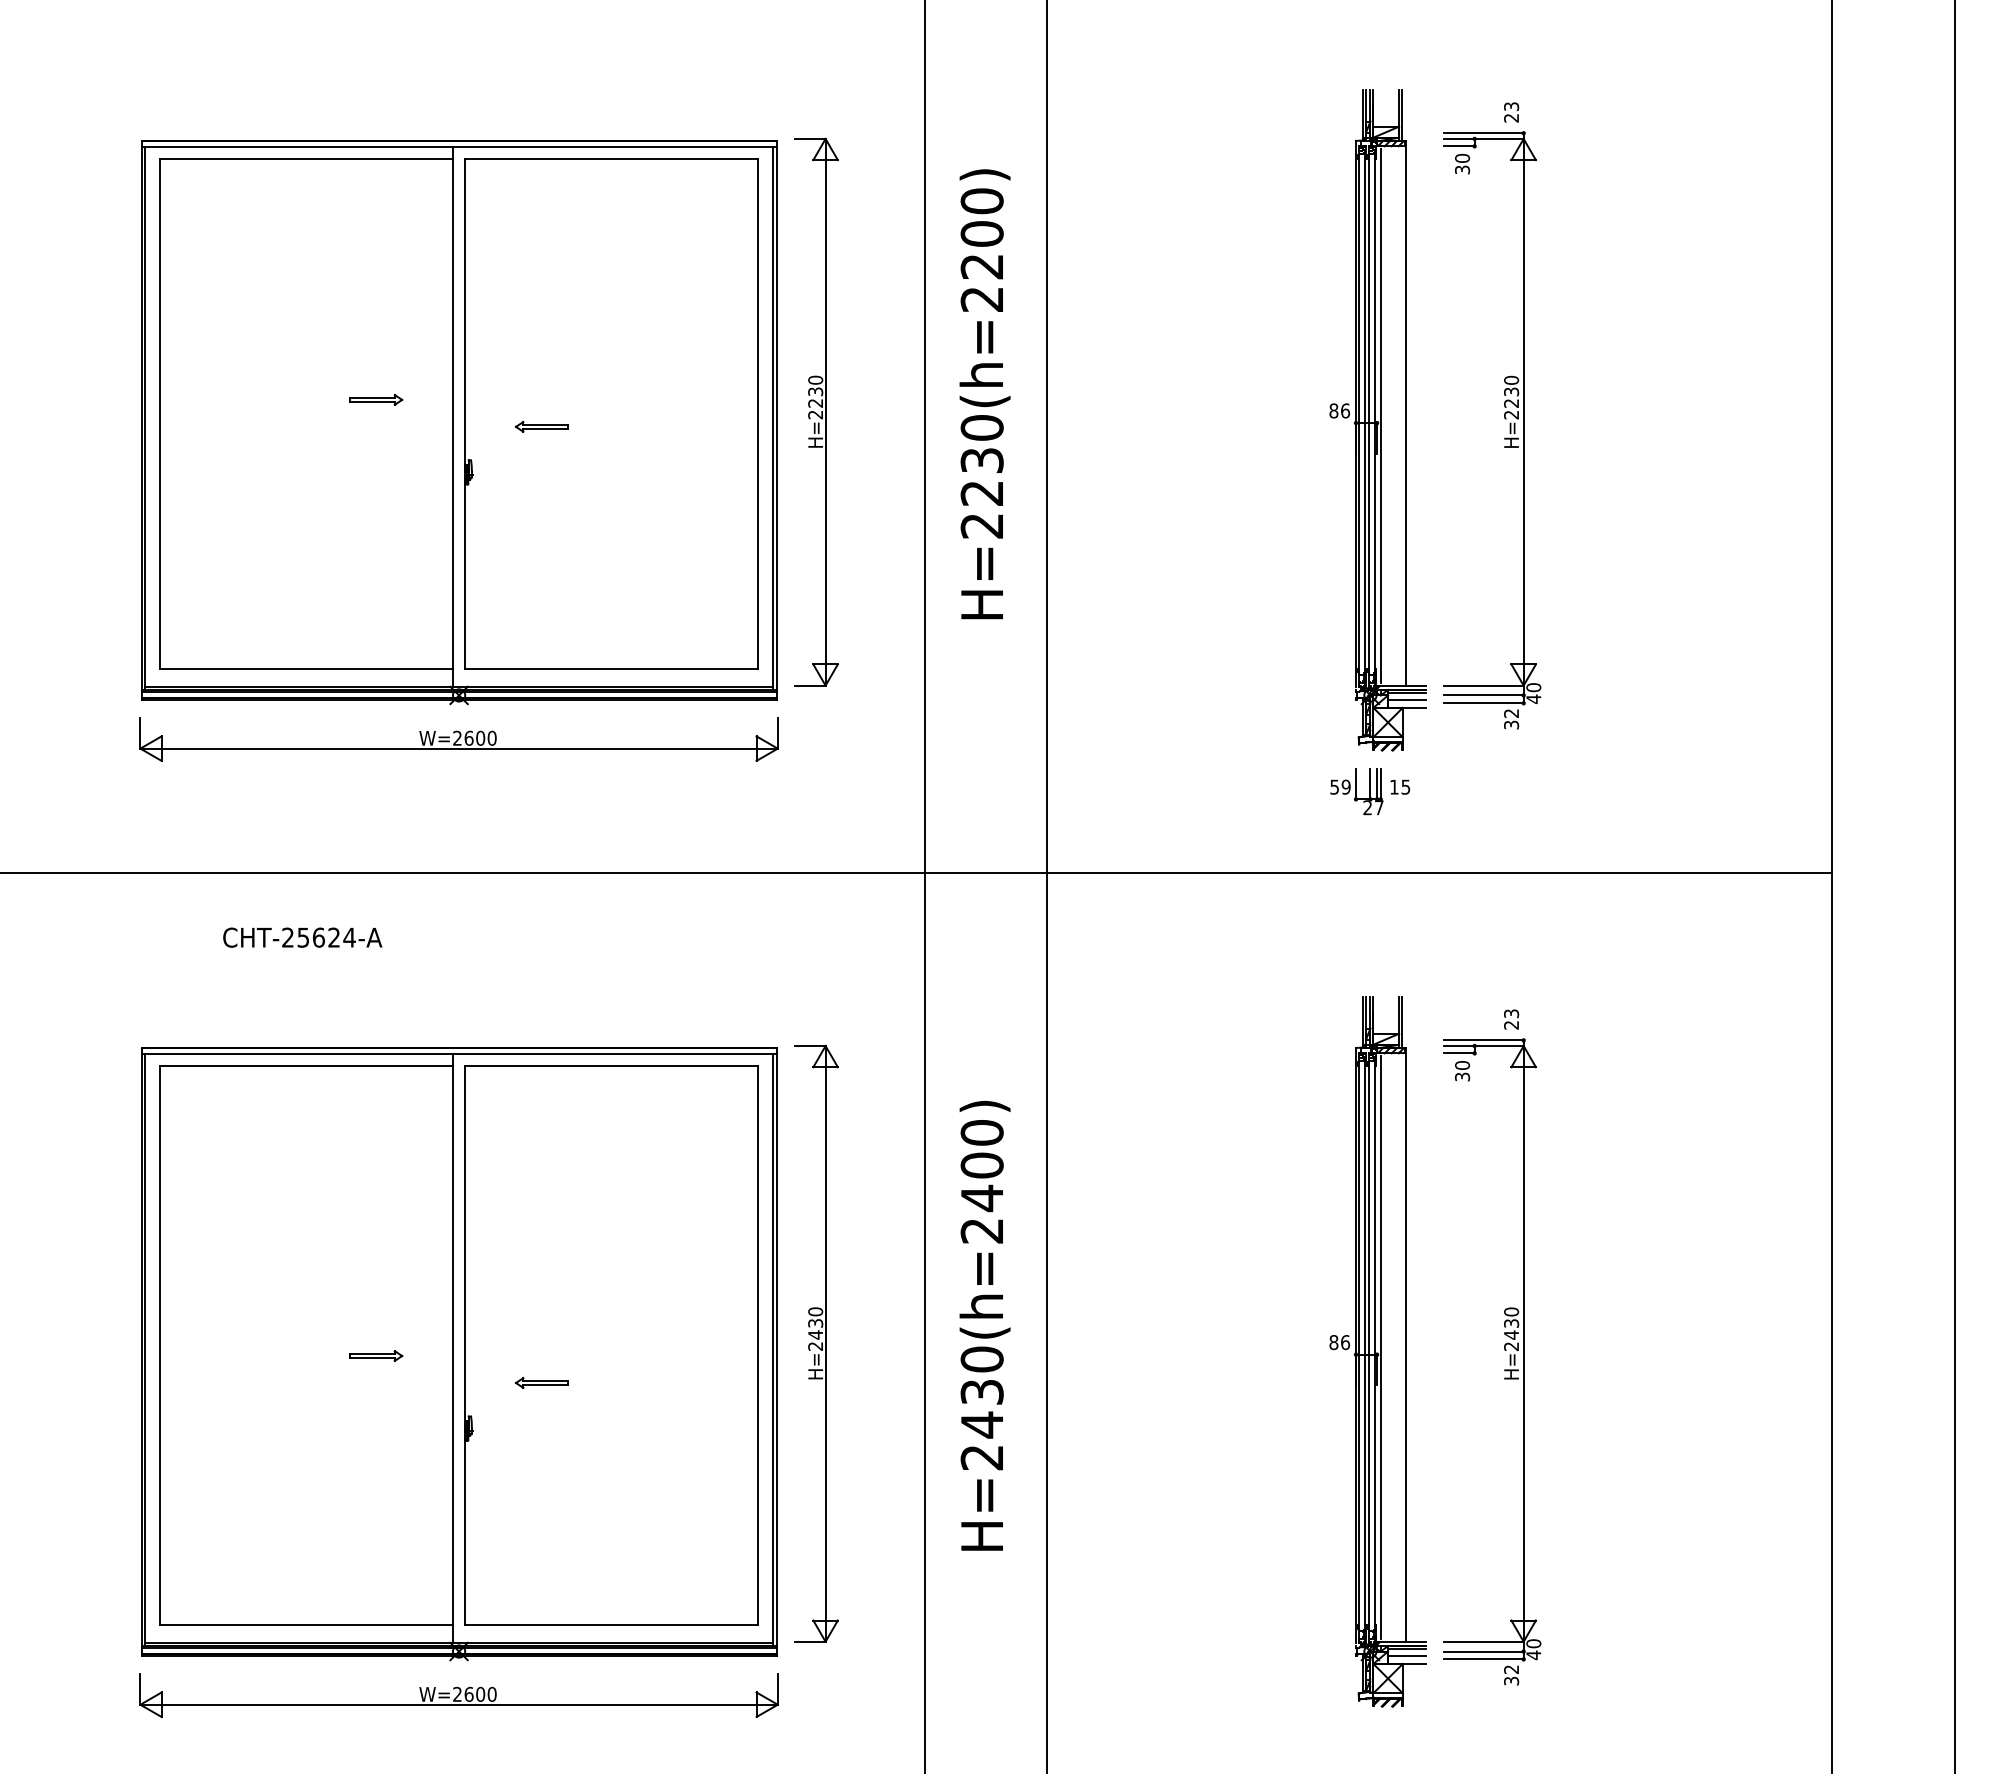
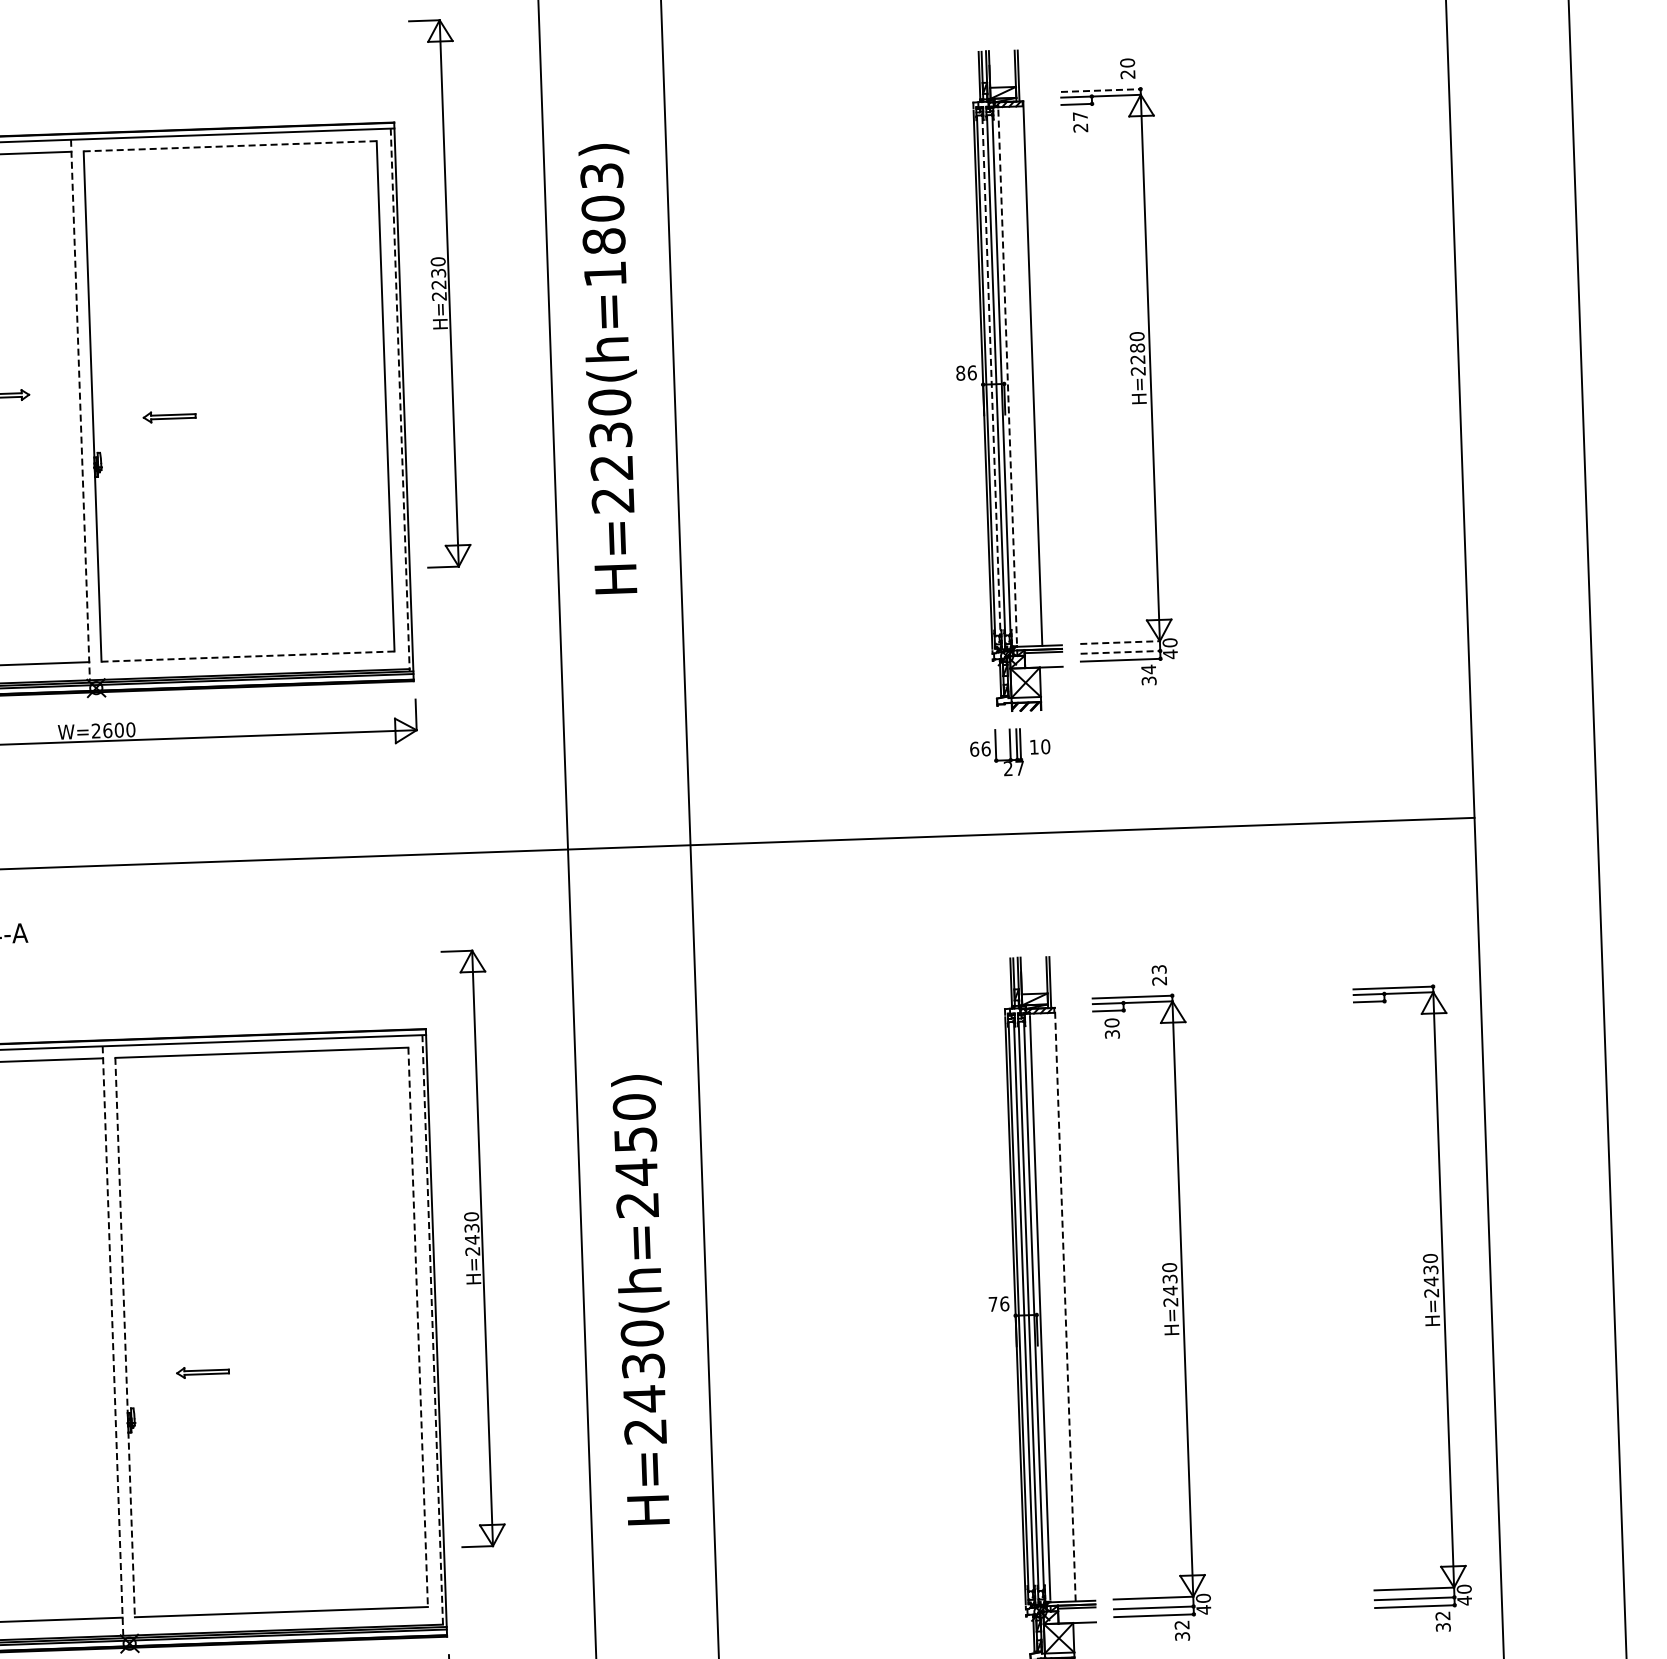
text: (1511, 106) -> (1127, 62), 23 -> 20
line: (1483, 133) -> (1100, 90), solid -> dashed
line: (611, 158) -> (229, 146), solid -> dashed
text: (1462, 163) -> (1080, 121), 30 -> 27
text: (981, 249) -> (602, 224), H=2230(h=2200) -> H=2230(h=1803)
text: (1511, 391) -> (1137, 347), H=2230 -> H=2280
part: (816, 411) -> (440, 292), moved
line: (1364, 414) -> (991, 375), solid -> dashed
line: (1380, 416) -> (1007, 377), solid -> dashed
line: (452, 417) -> (80, 410), solid -> dashed
line: (772, 418) -> (399, 400), solid -> dashed
line: (611, 669) -> (247, 656), solid -> dashed
line: (1483, 685) -> (1119, 642), solid -> dashed
line: (1483, 695) -> (1120, 652), solid -> dashed
line: (1406, 700) -> (1043, 660), removed
text: (1511, 713) -> (1148, 669), 32 -> 34
text: (1340, 786) -> (980, 748), 59 -> 66
text: (1405, 786) -> (1045, 746), 15 -> 10
text: (981, 1165) -> (634, 1139), H=2430(h=2400) -> H=2430(h=2450)
text: (1333, 1342) -> (992, 1304), 86 -> 76
part: (816, 1343) -> (473, 1248), moved
line: (465, 1345) -> (125, 1337), solid -> dashed
line: (758, 1345) -> (418, 1327), solid -> dashed
line: (1406, 1345) -> (1065, 1304), solid -> dashed
line: (452, 1348) -> (112, 1341), solid -> dashed
line: (772, 1350) -> (432, 1331), solid -> dashed
part: (376, 1355) -> (36, 1350), removed
part: (1765, 1369) -> (1425, 1316), added
line: (1406, 1656) -> (1076, 1615), removed

